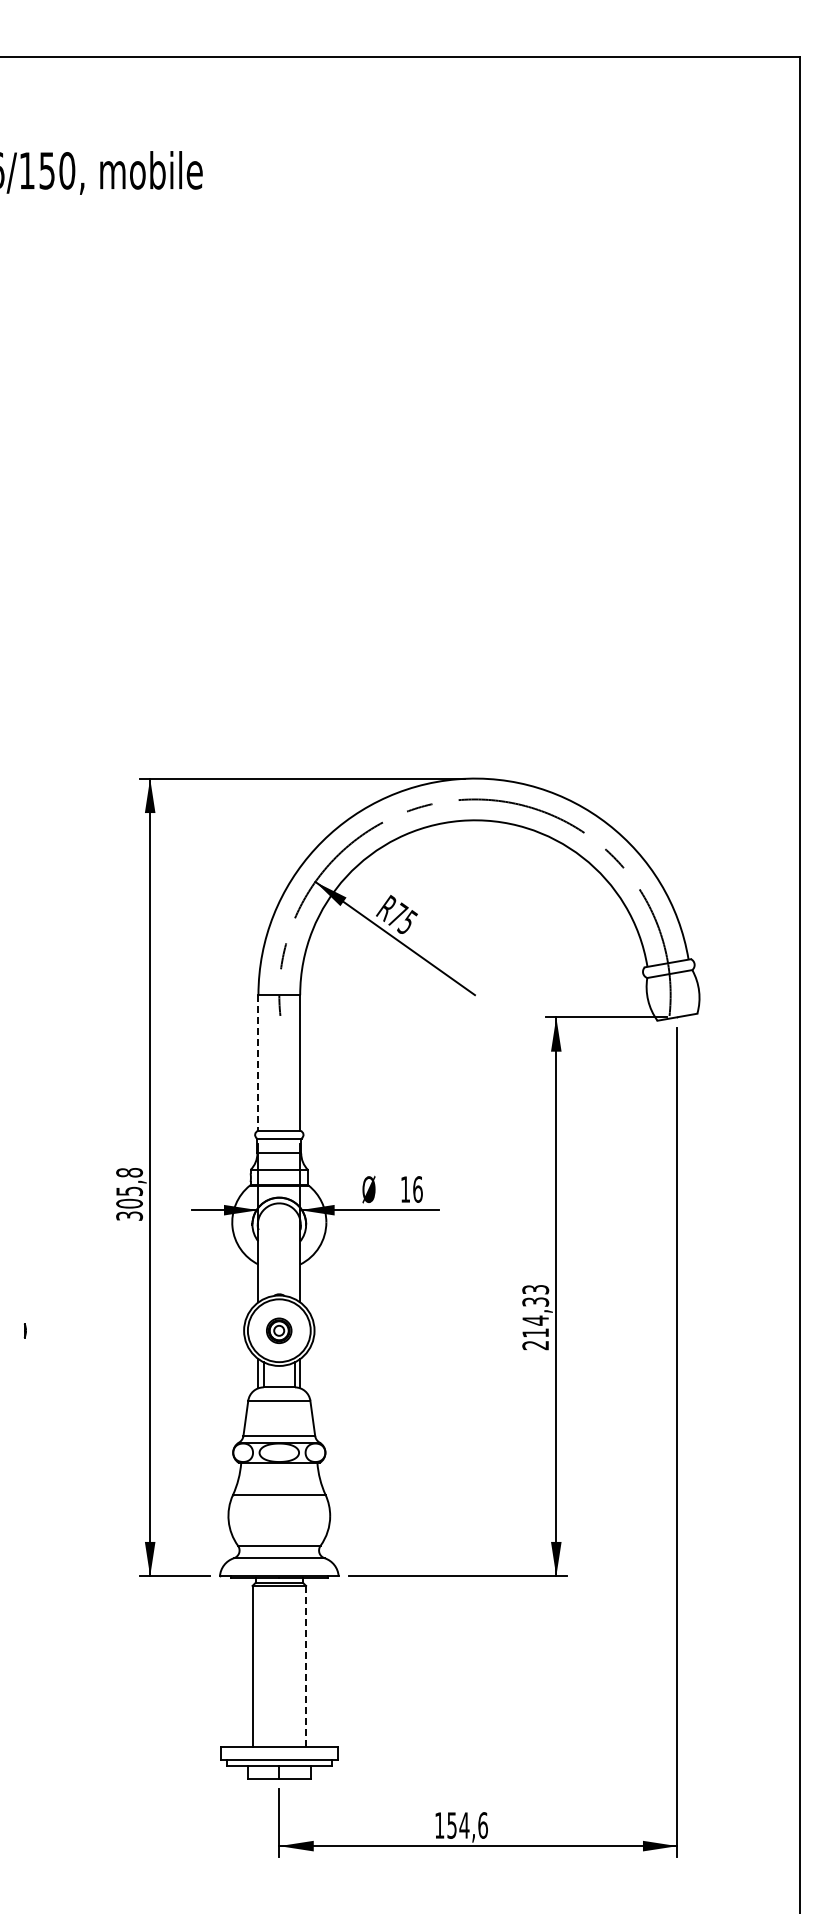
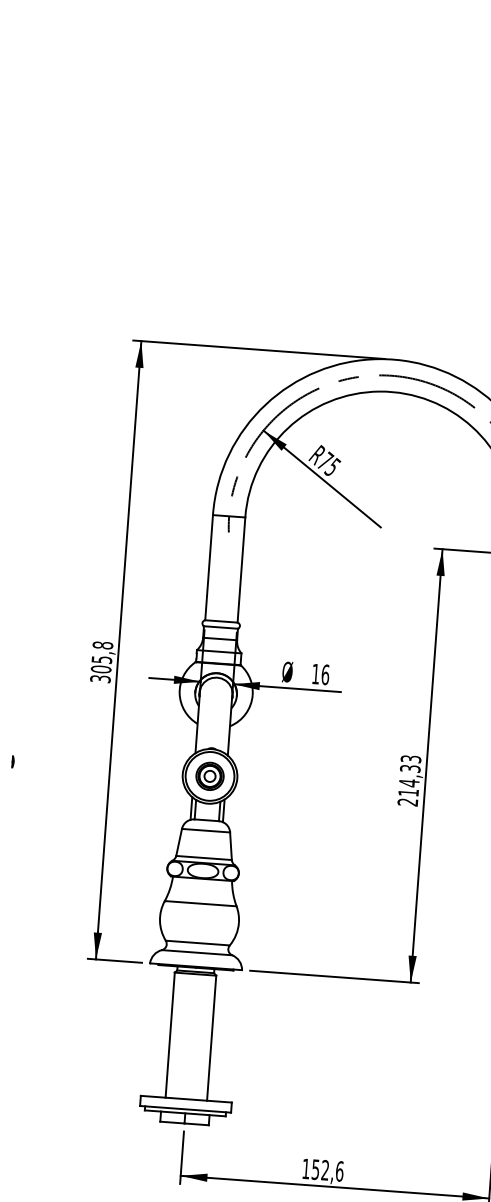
line: (258, 1062) -> (209, 567), dashed -> solid
part: (278, 1330) -> (209, 776), size x1.43
line: (306, 1666) -> (212, 1038), dashed -> solid
text: (464, 1825) -> (325, 1170), 154,6 -> 152,6

